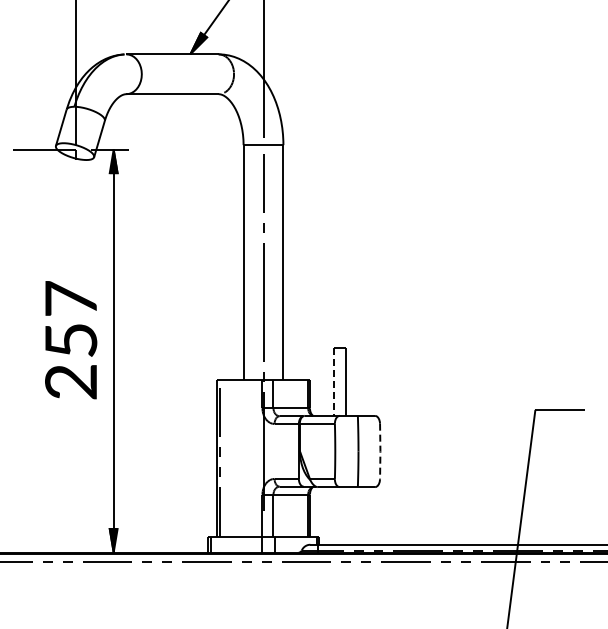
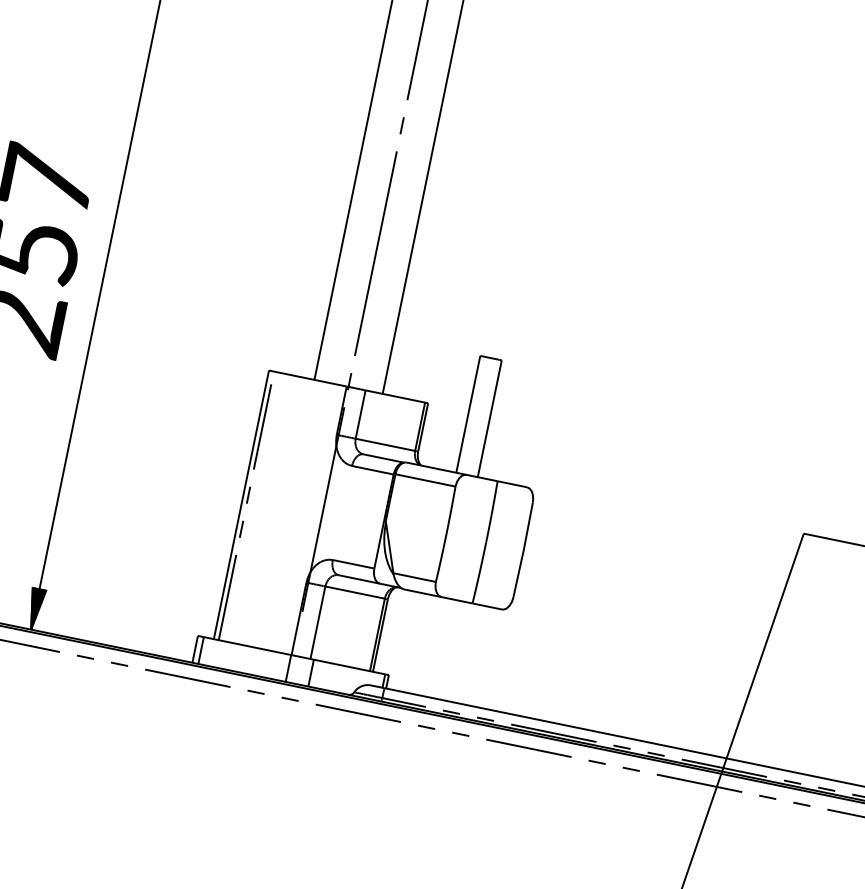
line: (333, 382) -> (467, 415), dashed -> solid
line: (380, 451) -> (523, 550), dashed -> solid

